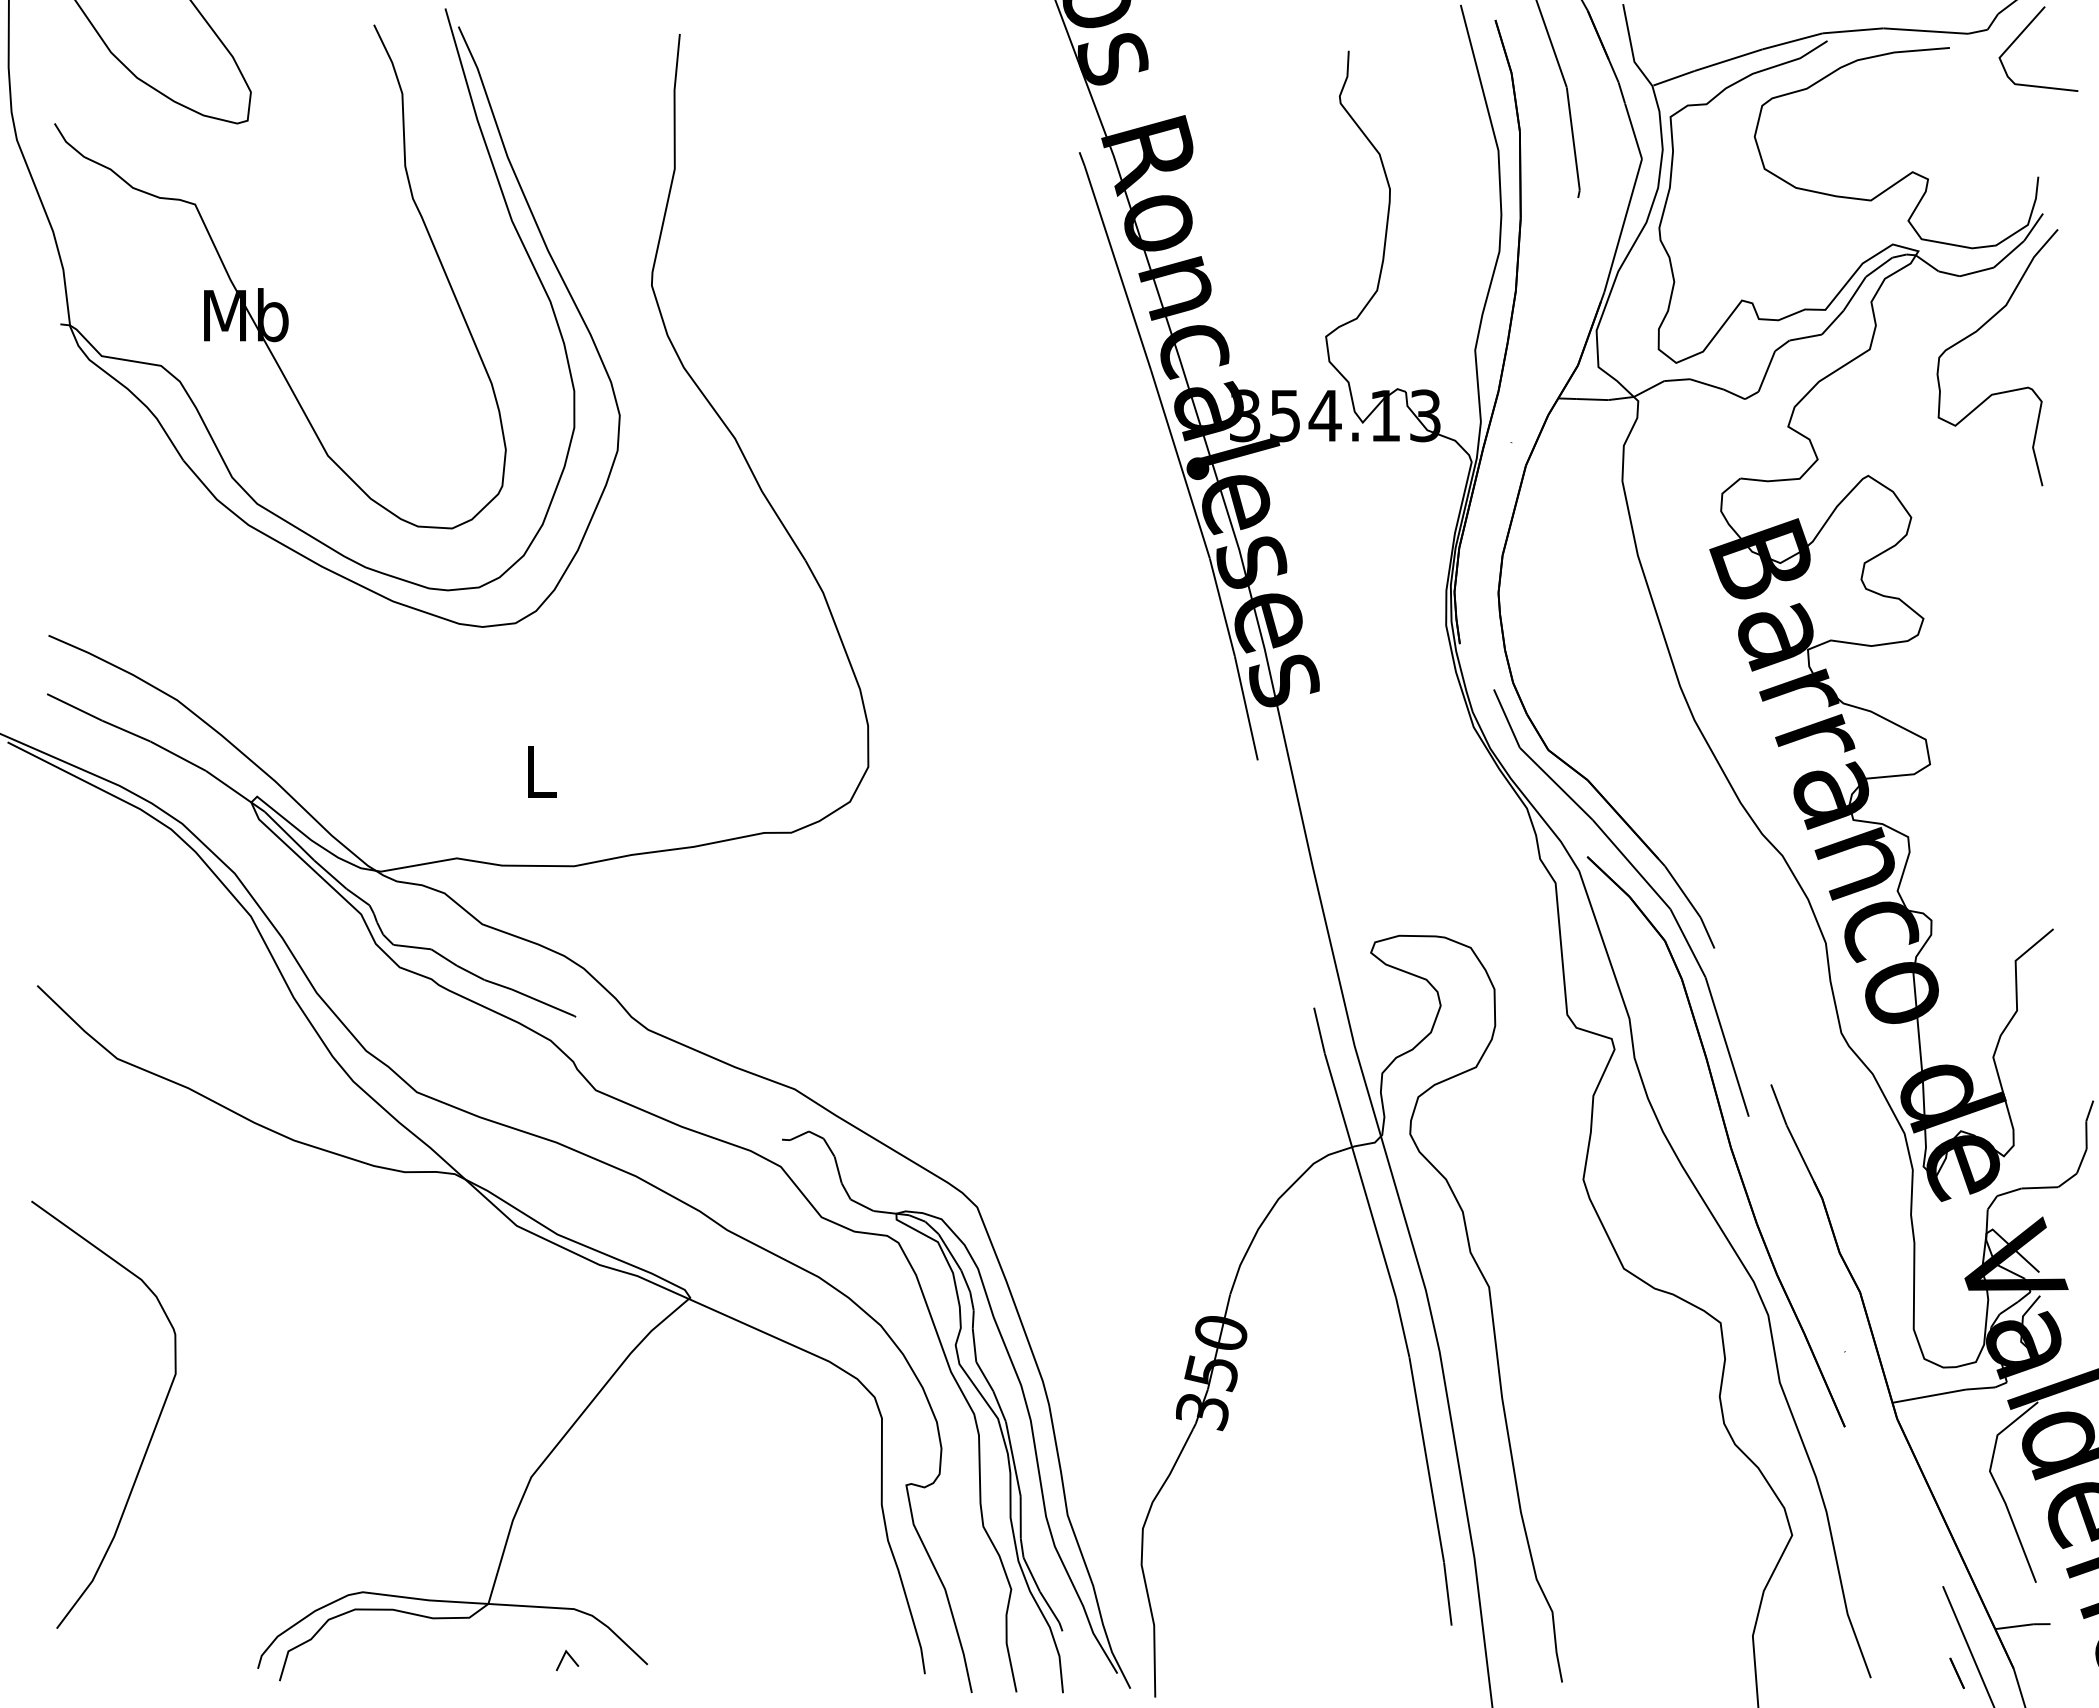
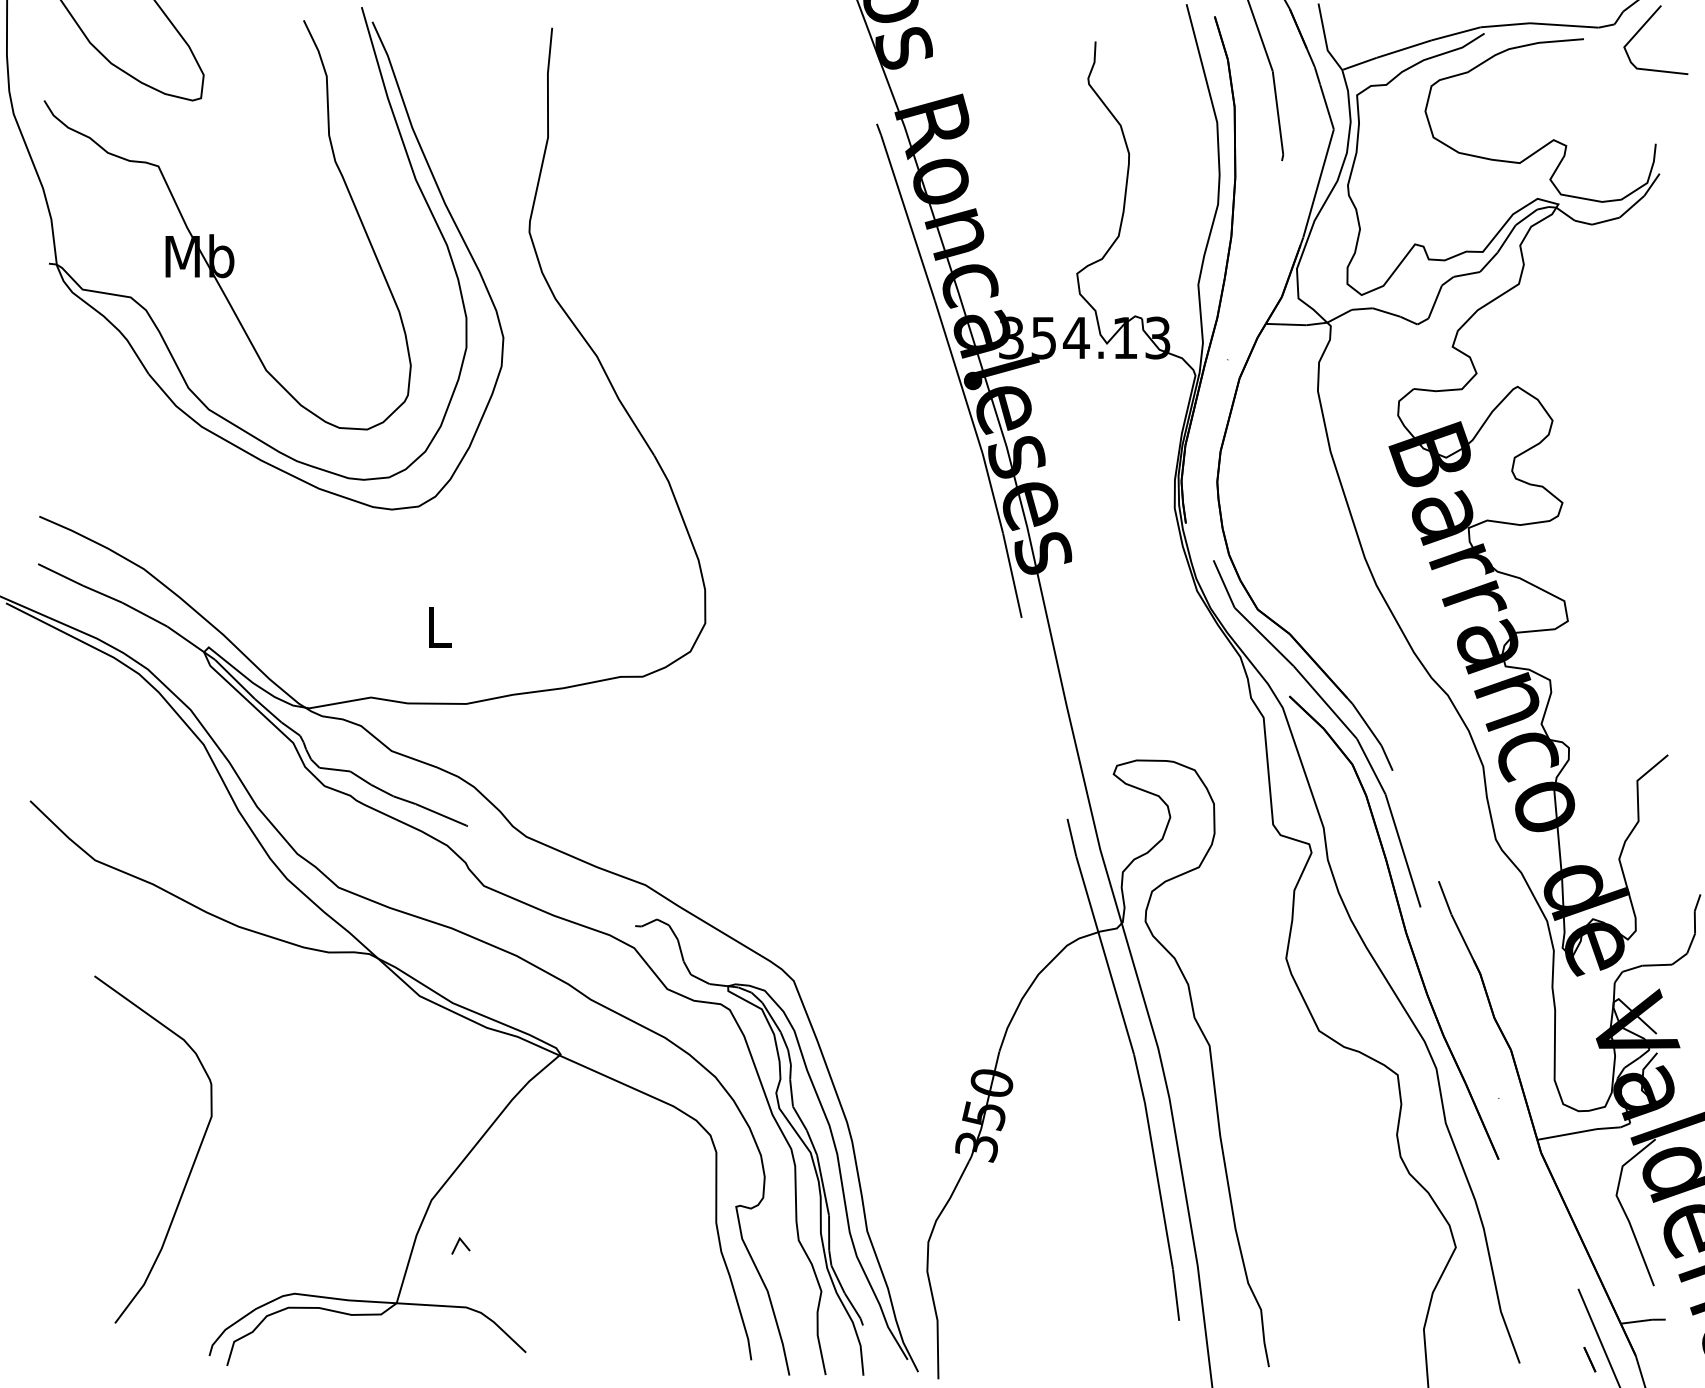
curve: (1975, 333) -> (1604, 271), removed
curve: (151, 1434) -> (192, 1165), moved
line: (570, 1658) -> (463, 1244), moved

